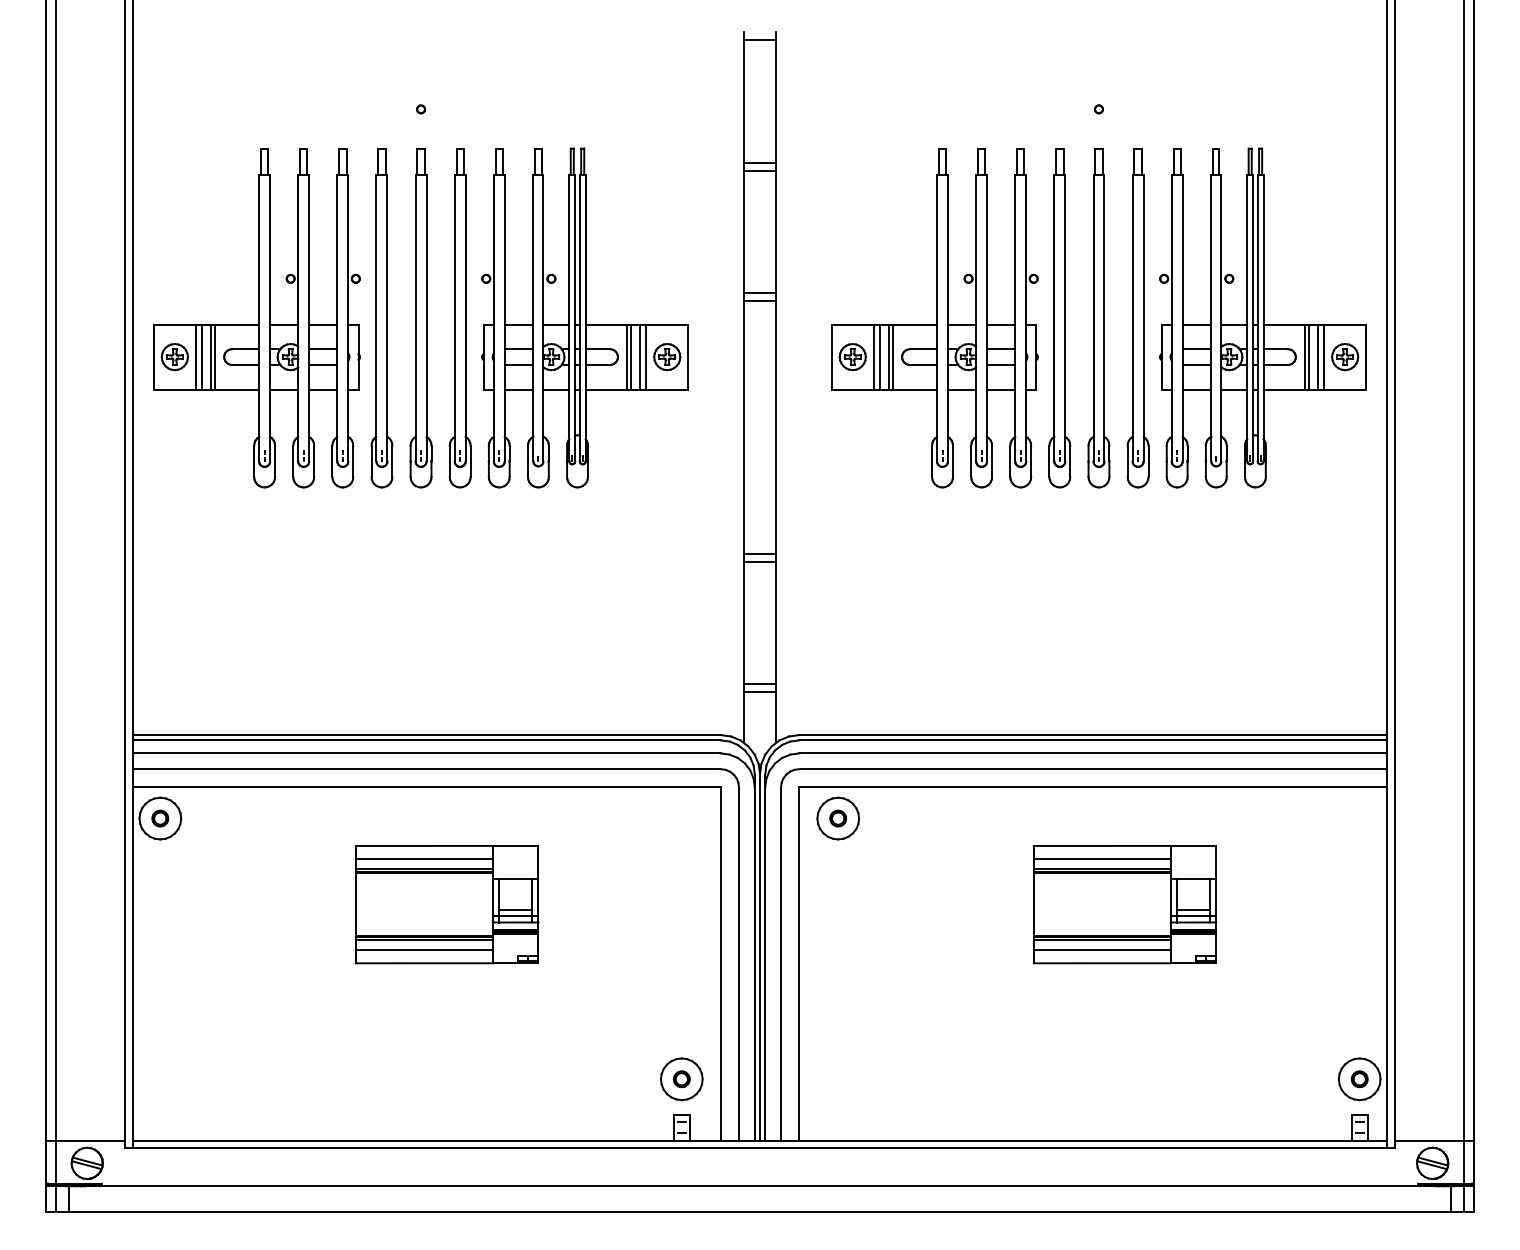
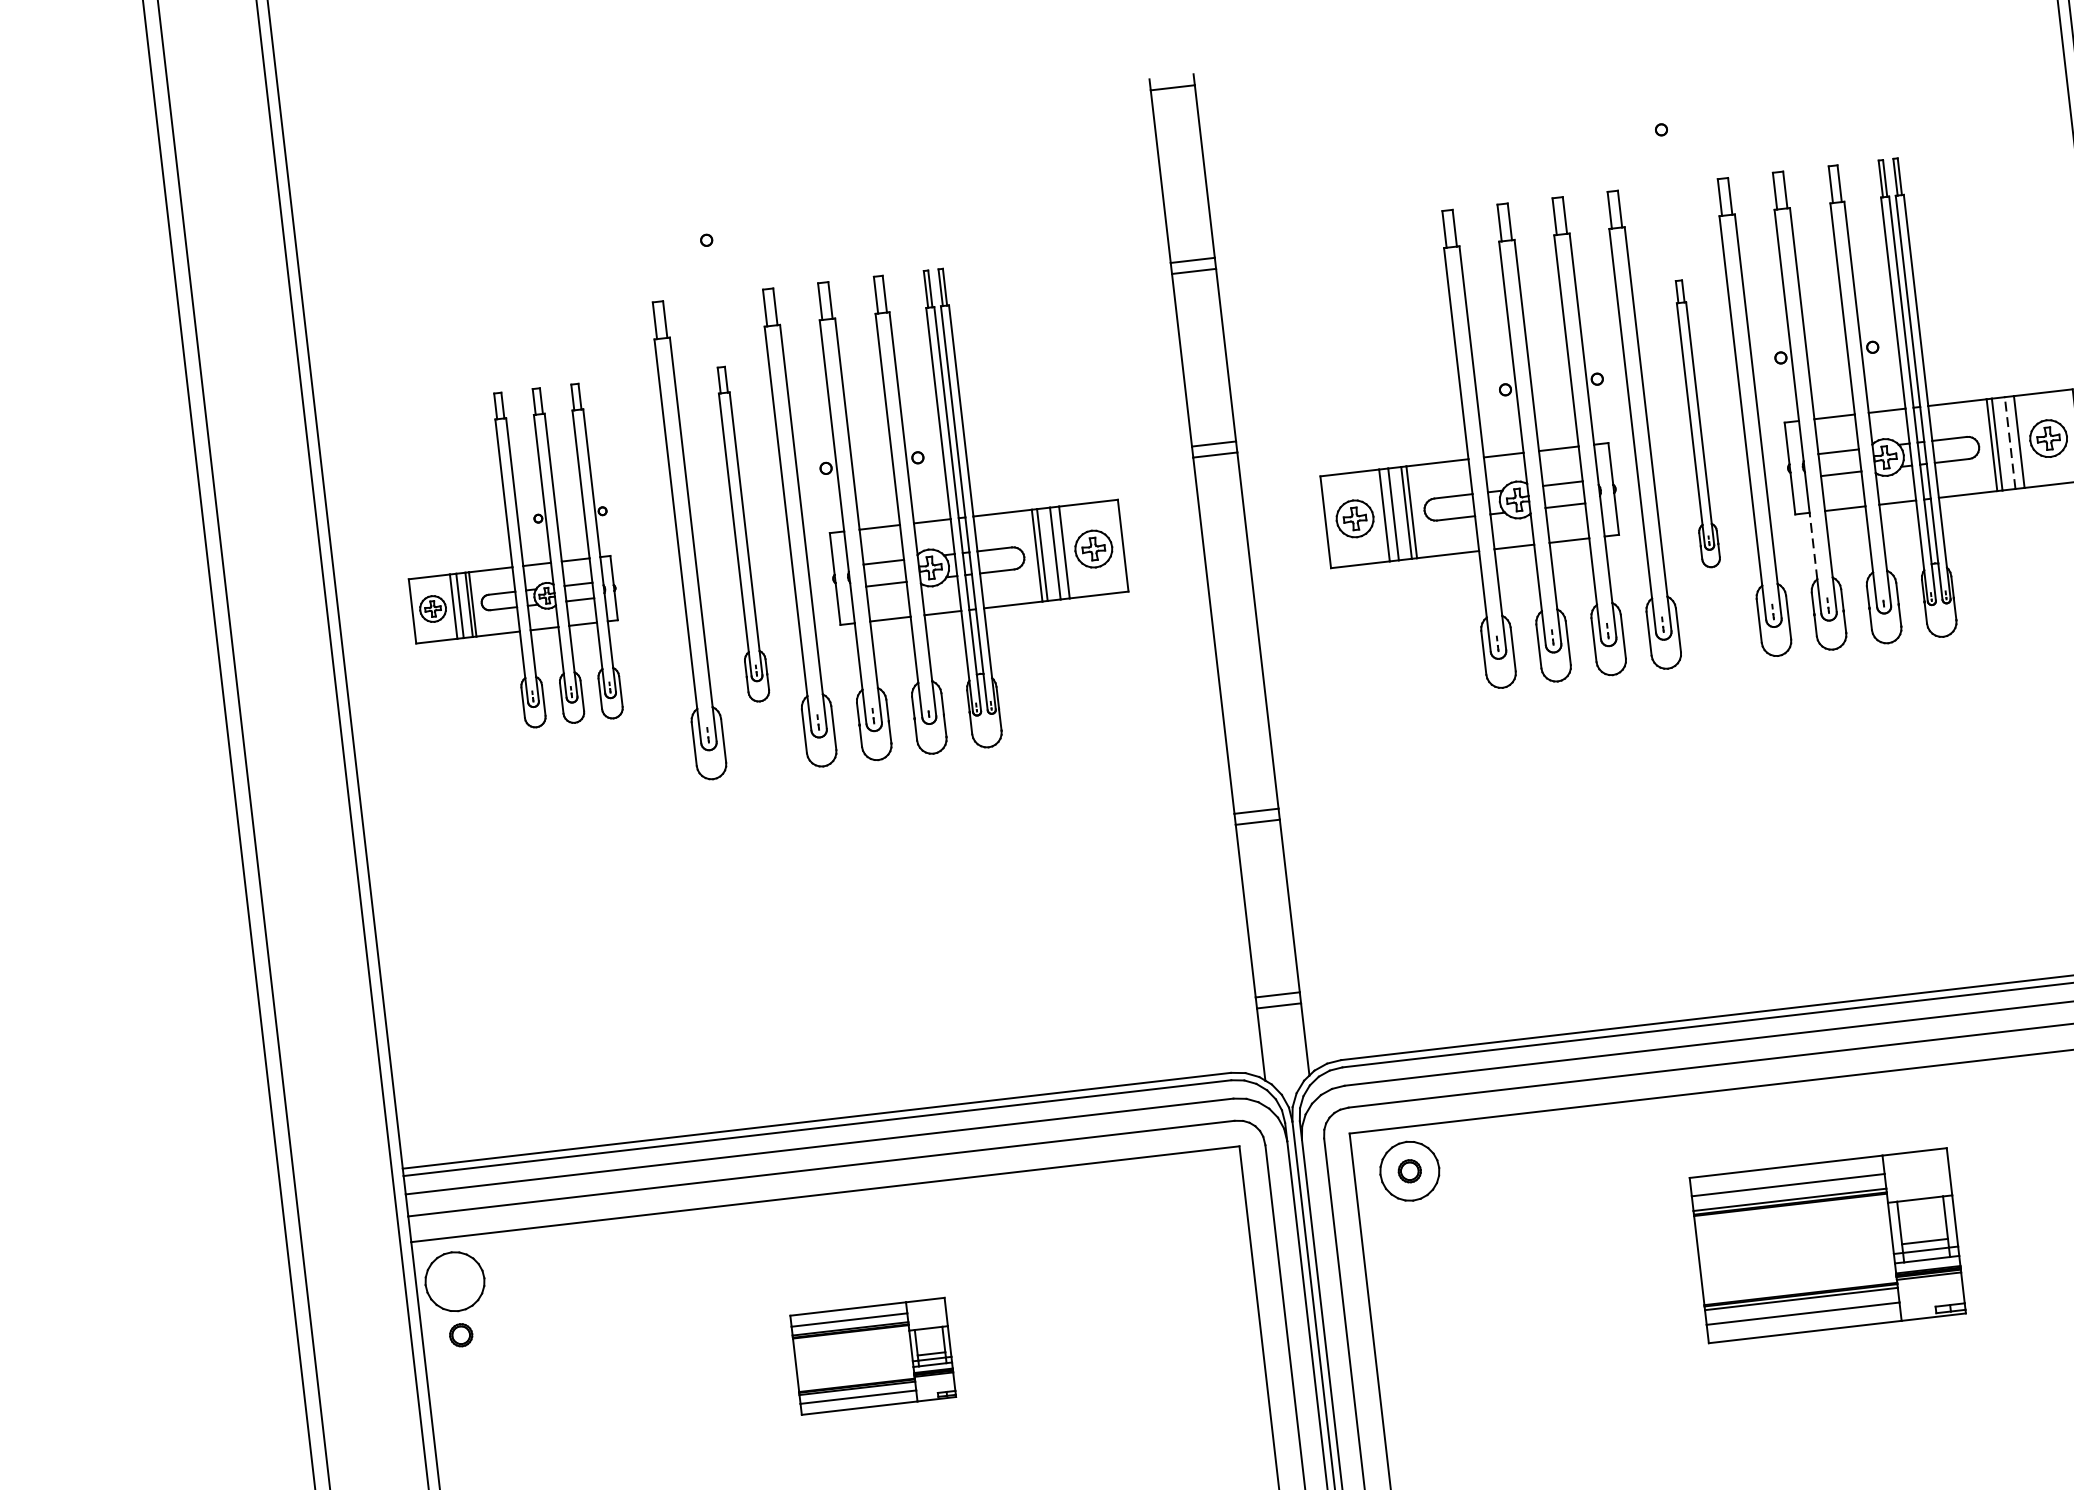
part: (256, 318) -> (508, 561), size x0.7
part: (420, 318) -> (739, 534), size x0.7
part: (1098, 318) -> (1694, 424), size x0.6
line: (1317, 357) -> (2009, 443), solid -> dashed
line: (1171, 413) -> (1813, 546), solid -> dashed
part: (160, 818) -> (461, 1335), moved
part: (447, 904) -> (873, 1355), size x0.6

